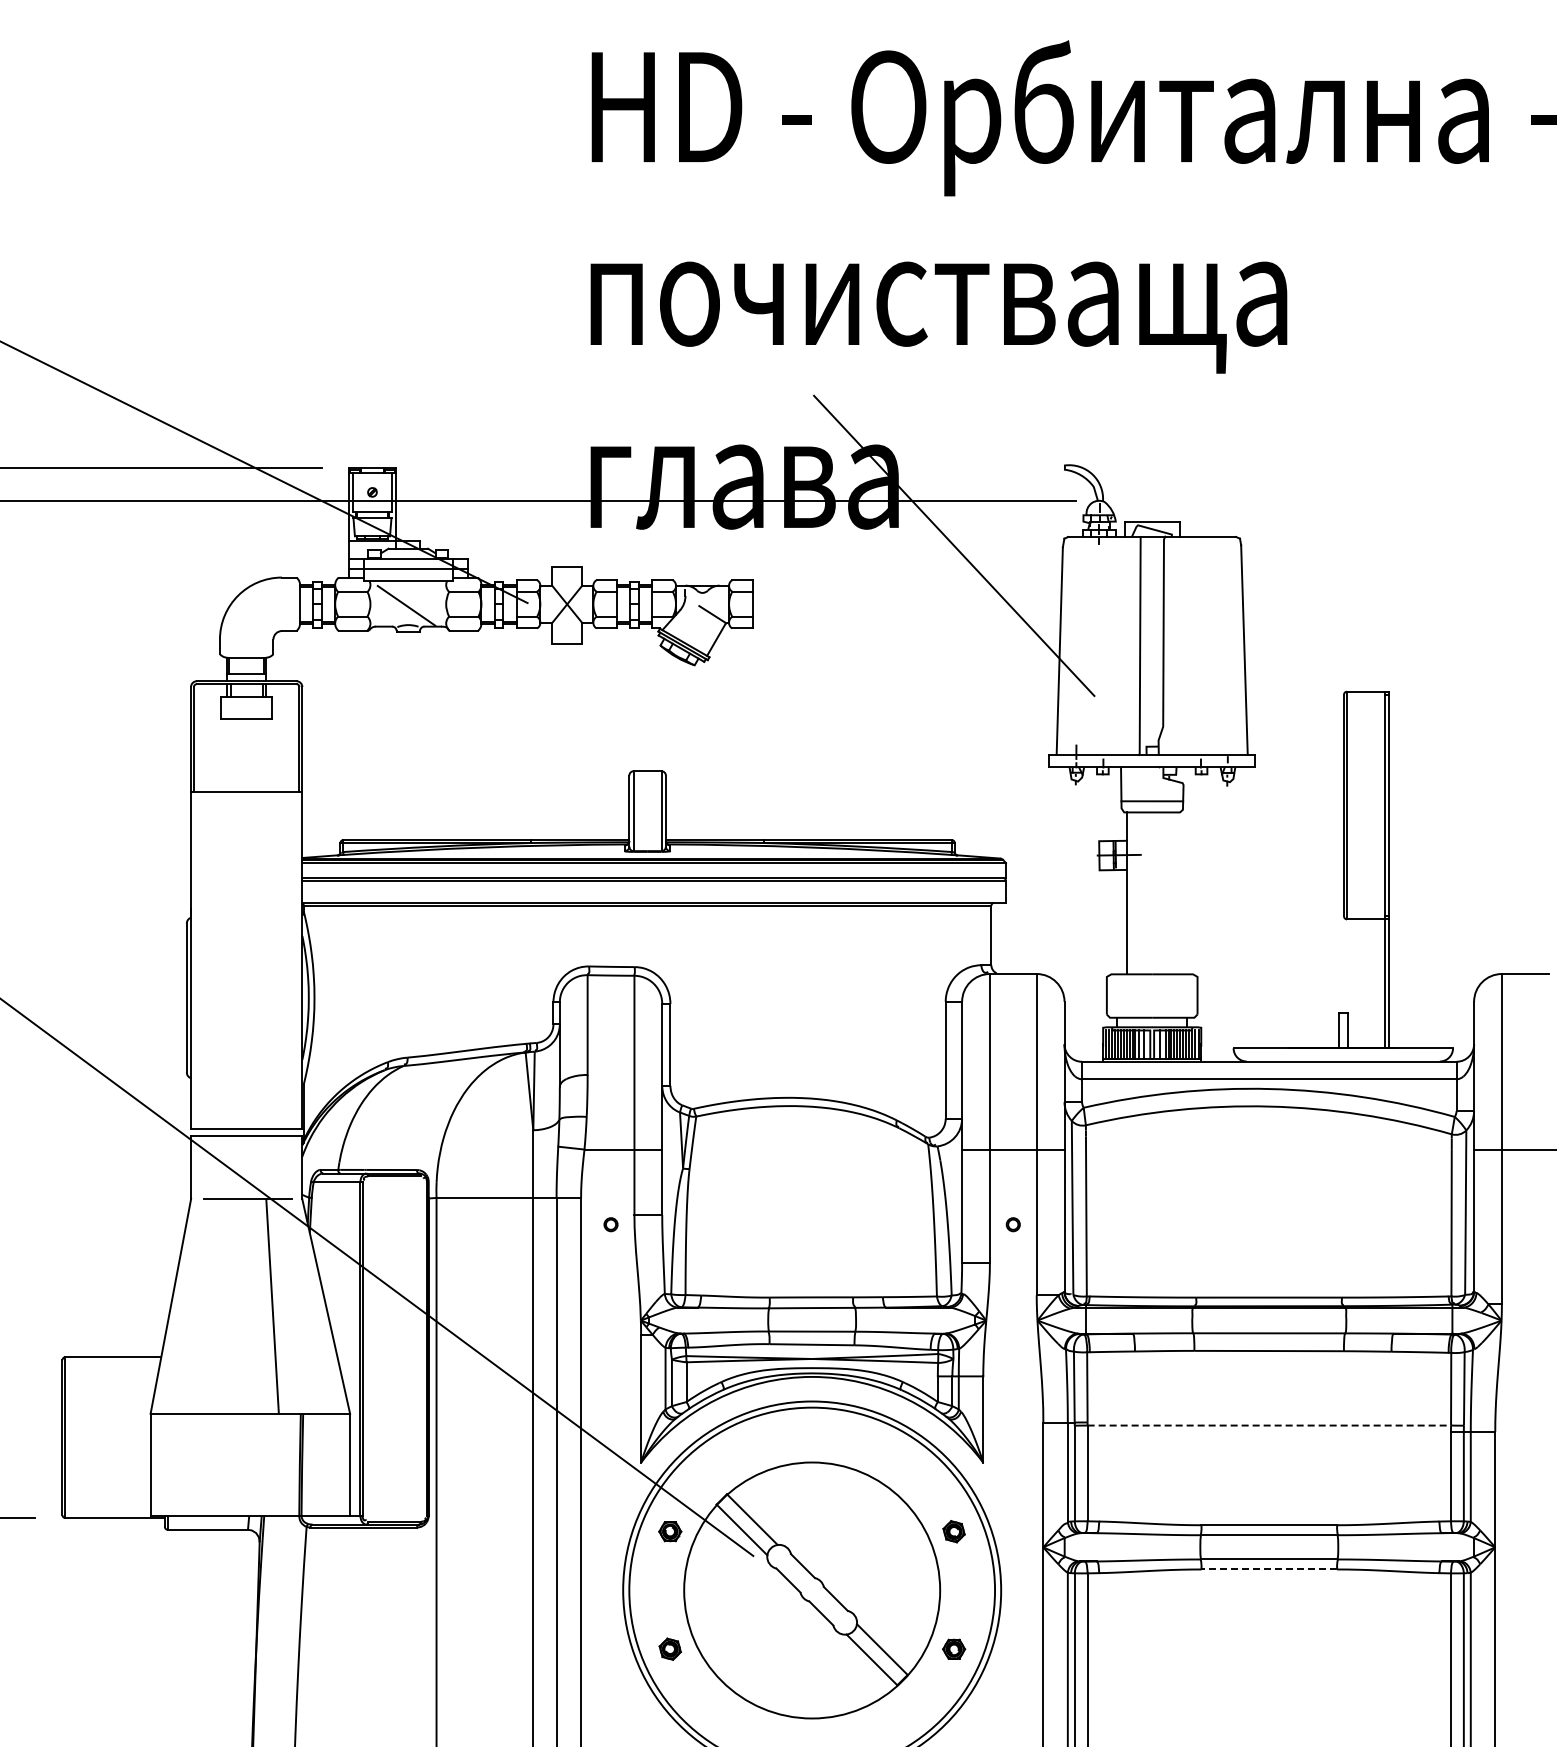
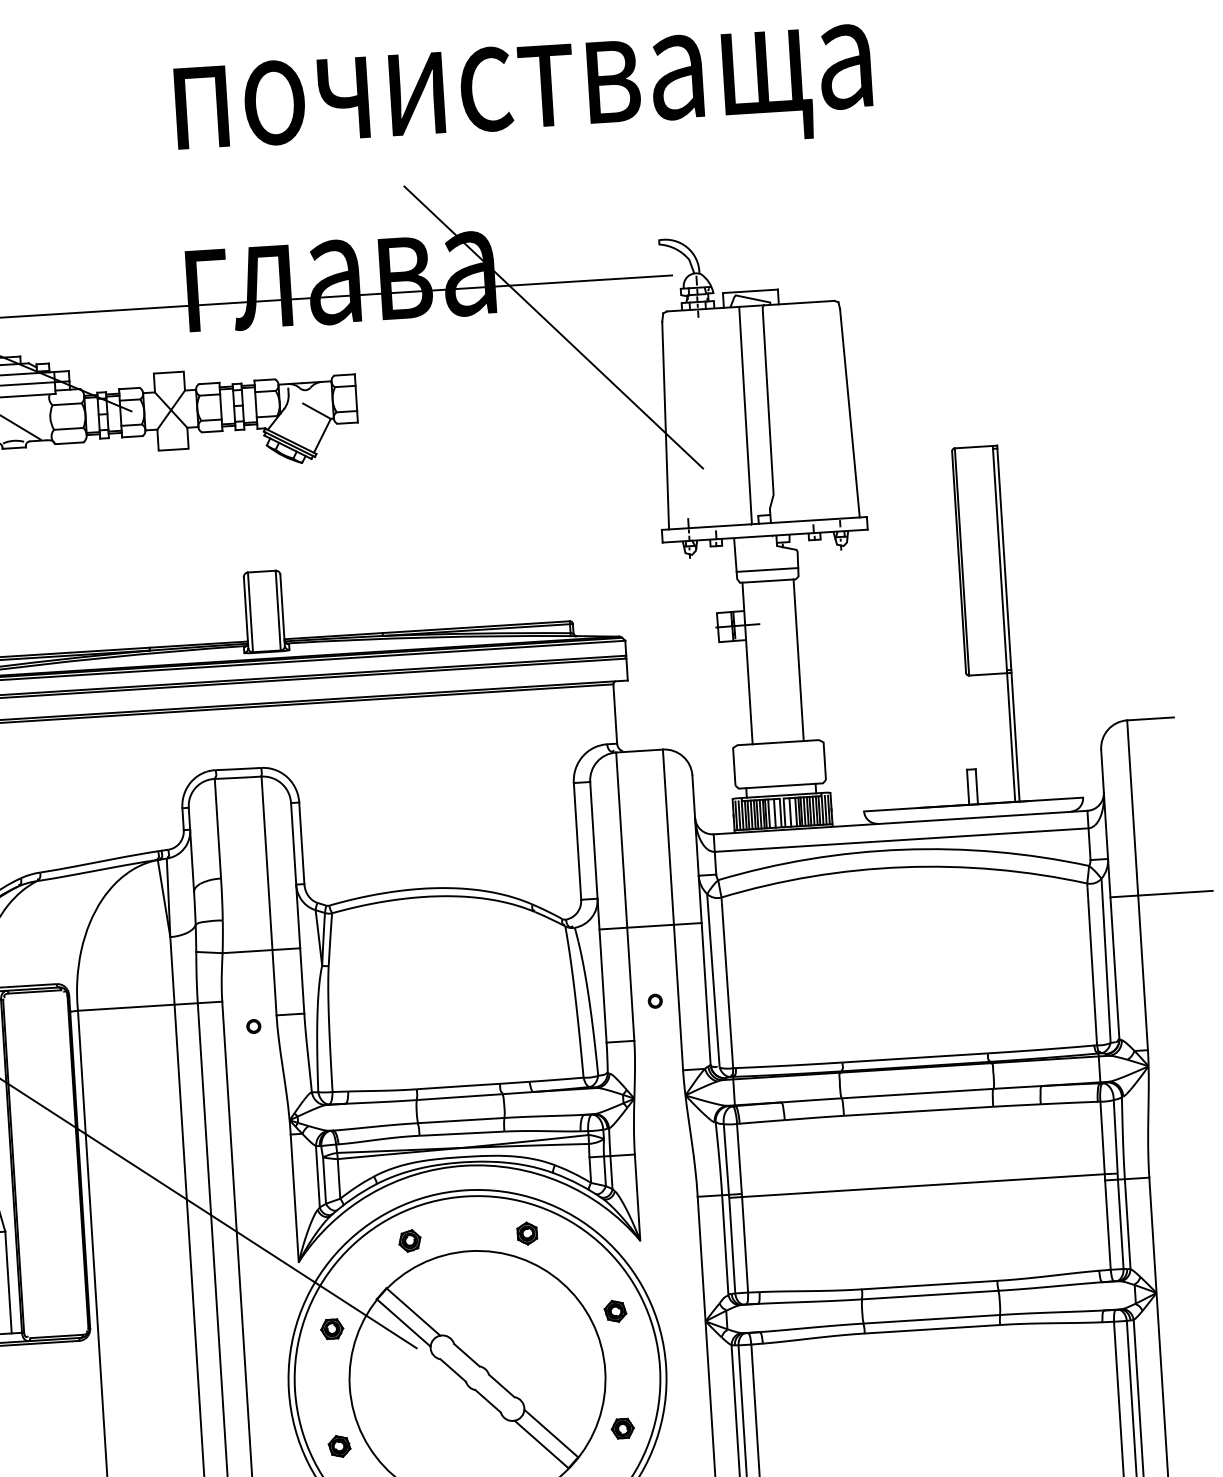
line: (1177, 893) -> (798, 660), added
line: (1269, 1425) -> (923, 1185), dashed -> solid
part: (753, 1448) -> (410, 1240), added
part: (870, 1448) -> (526, 1233), added
line: (1269, 1569) -> (932, 1329), dashed -> solid

